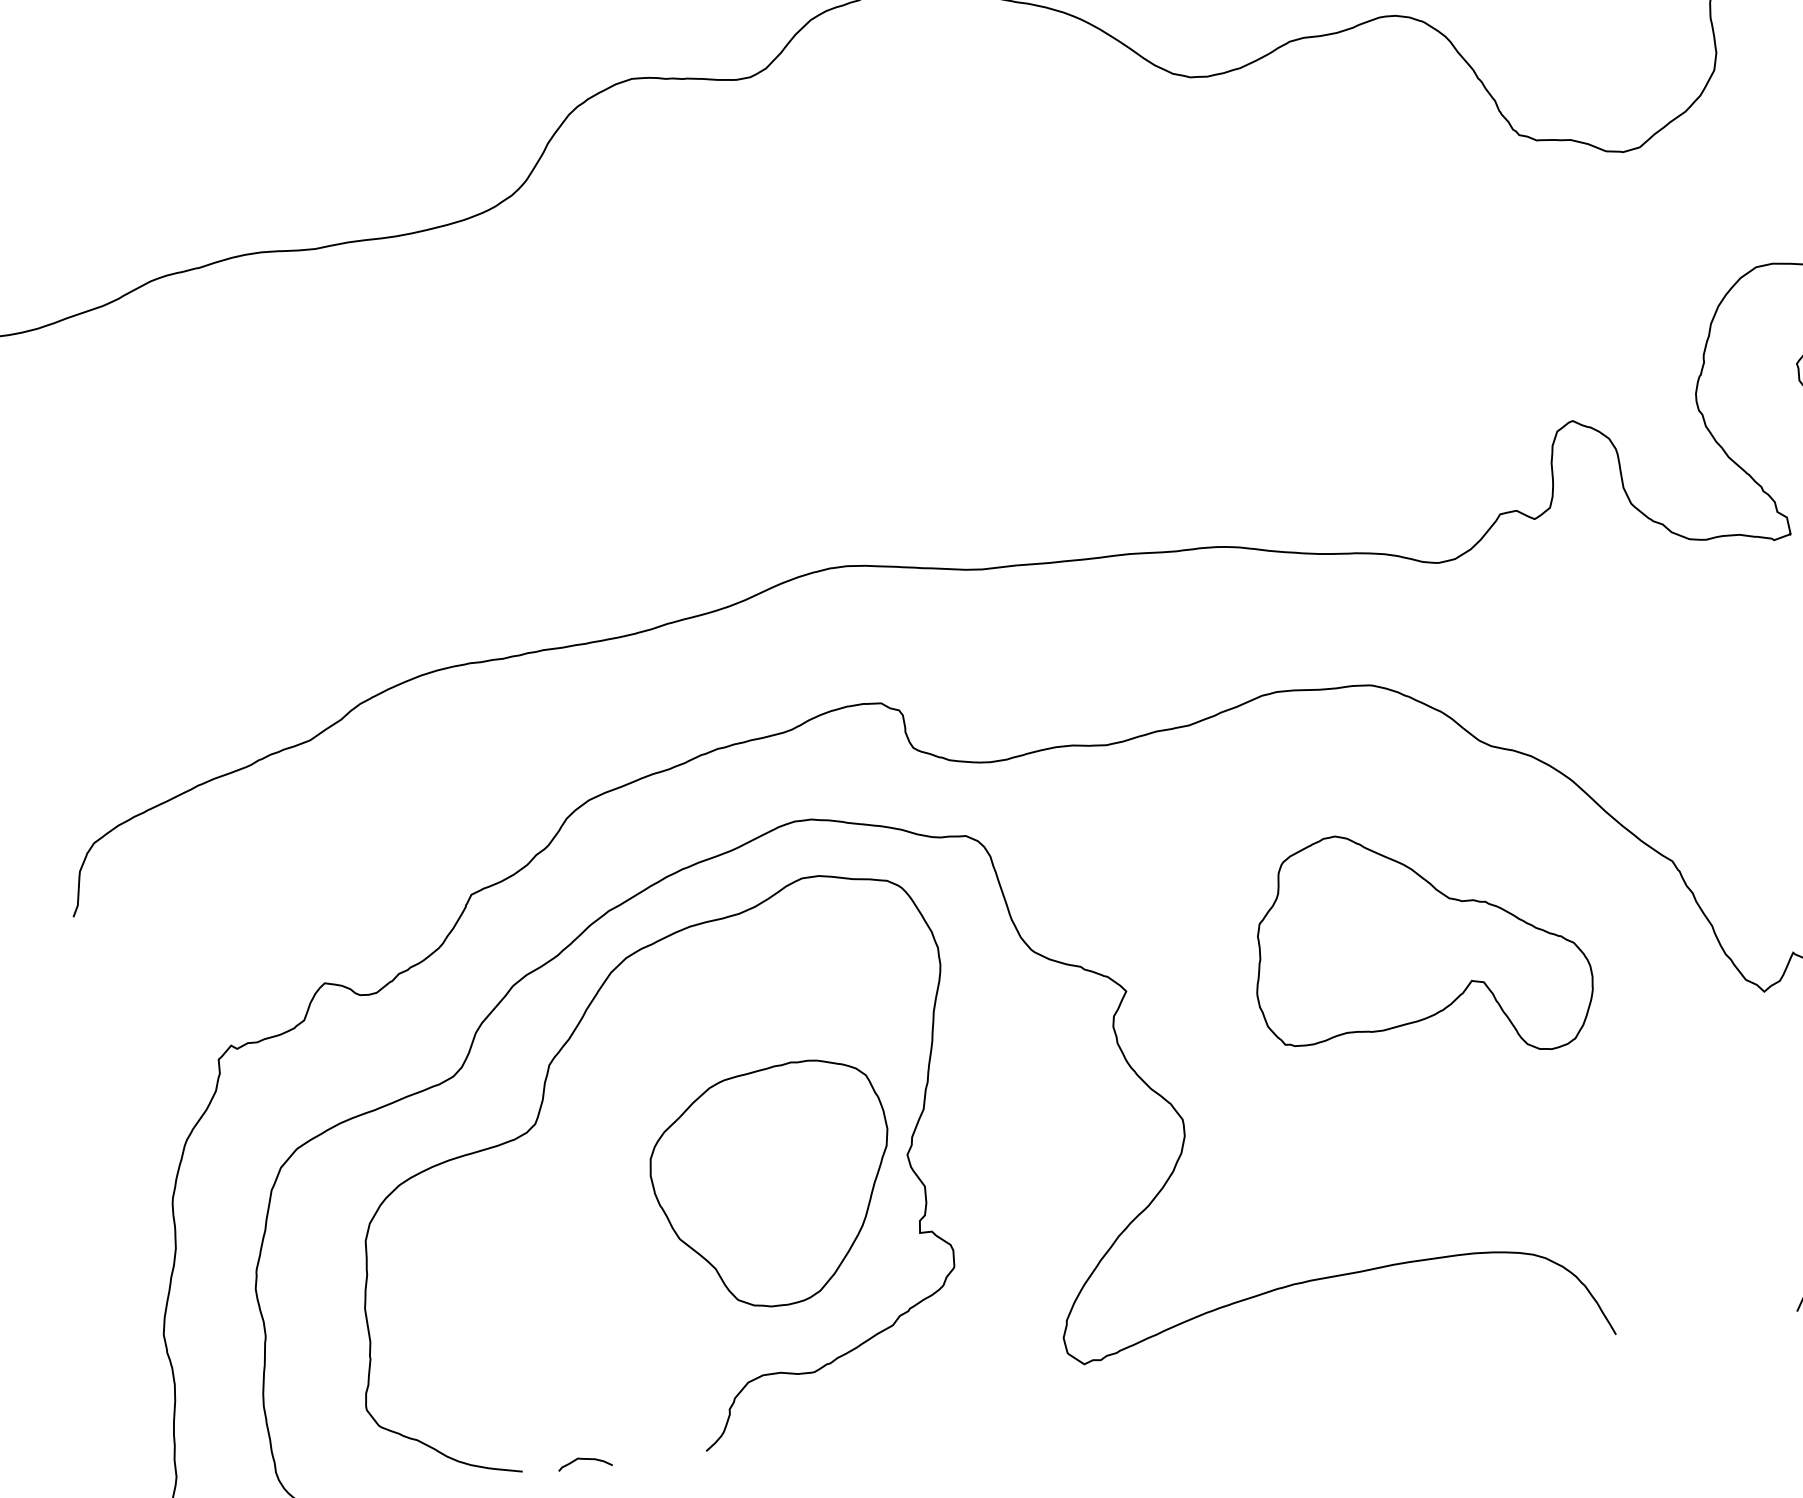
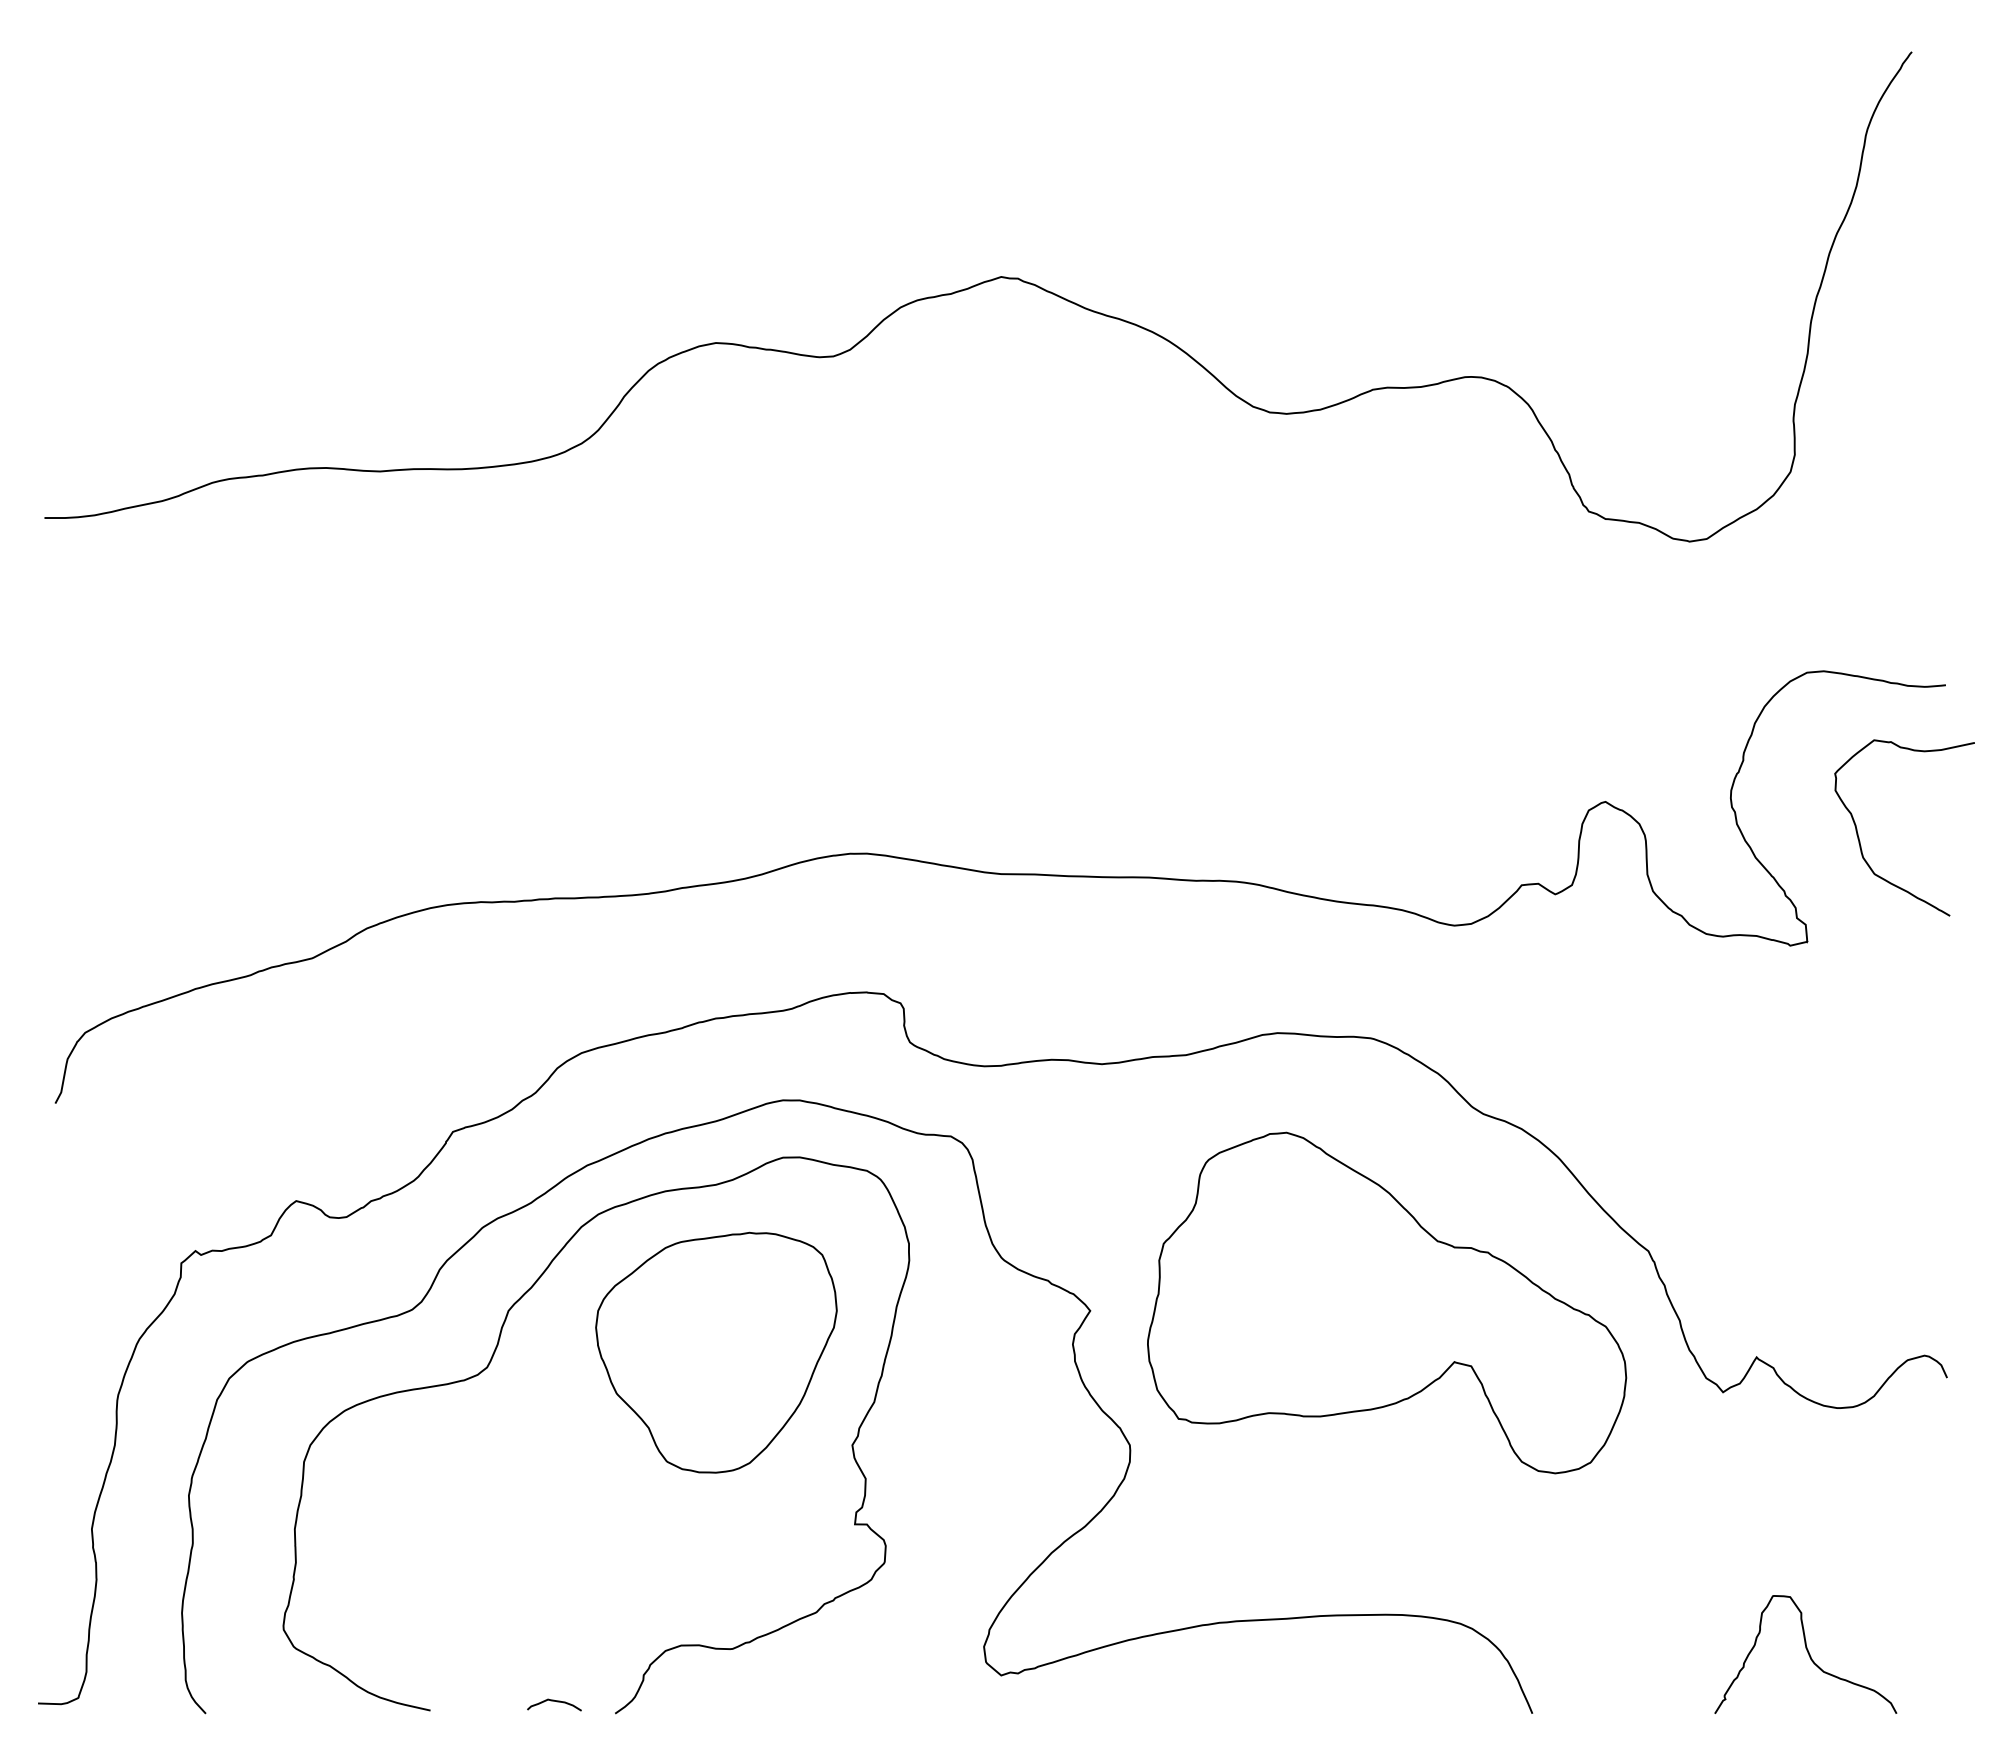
part: (1420, 945) -> (1387, 1302), size x1.43
part: (773, 1185) -> (716, 1352), moved
curve: (586, 1460) -> (556, 1702), moved

